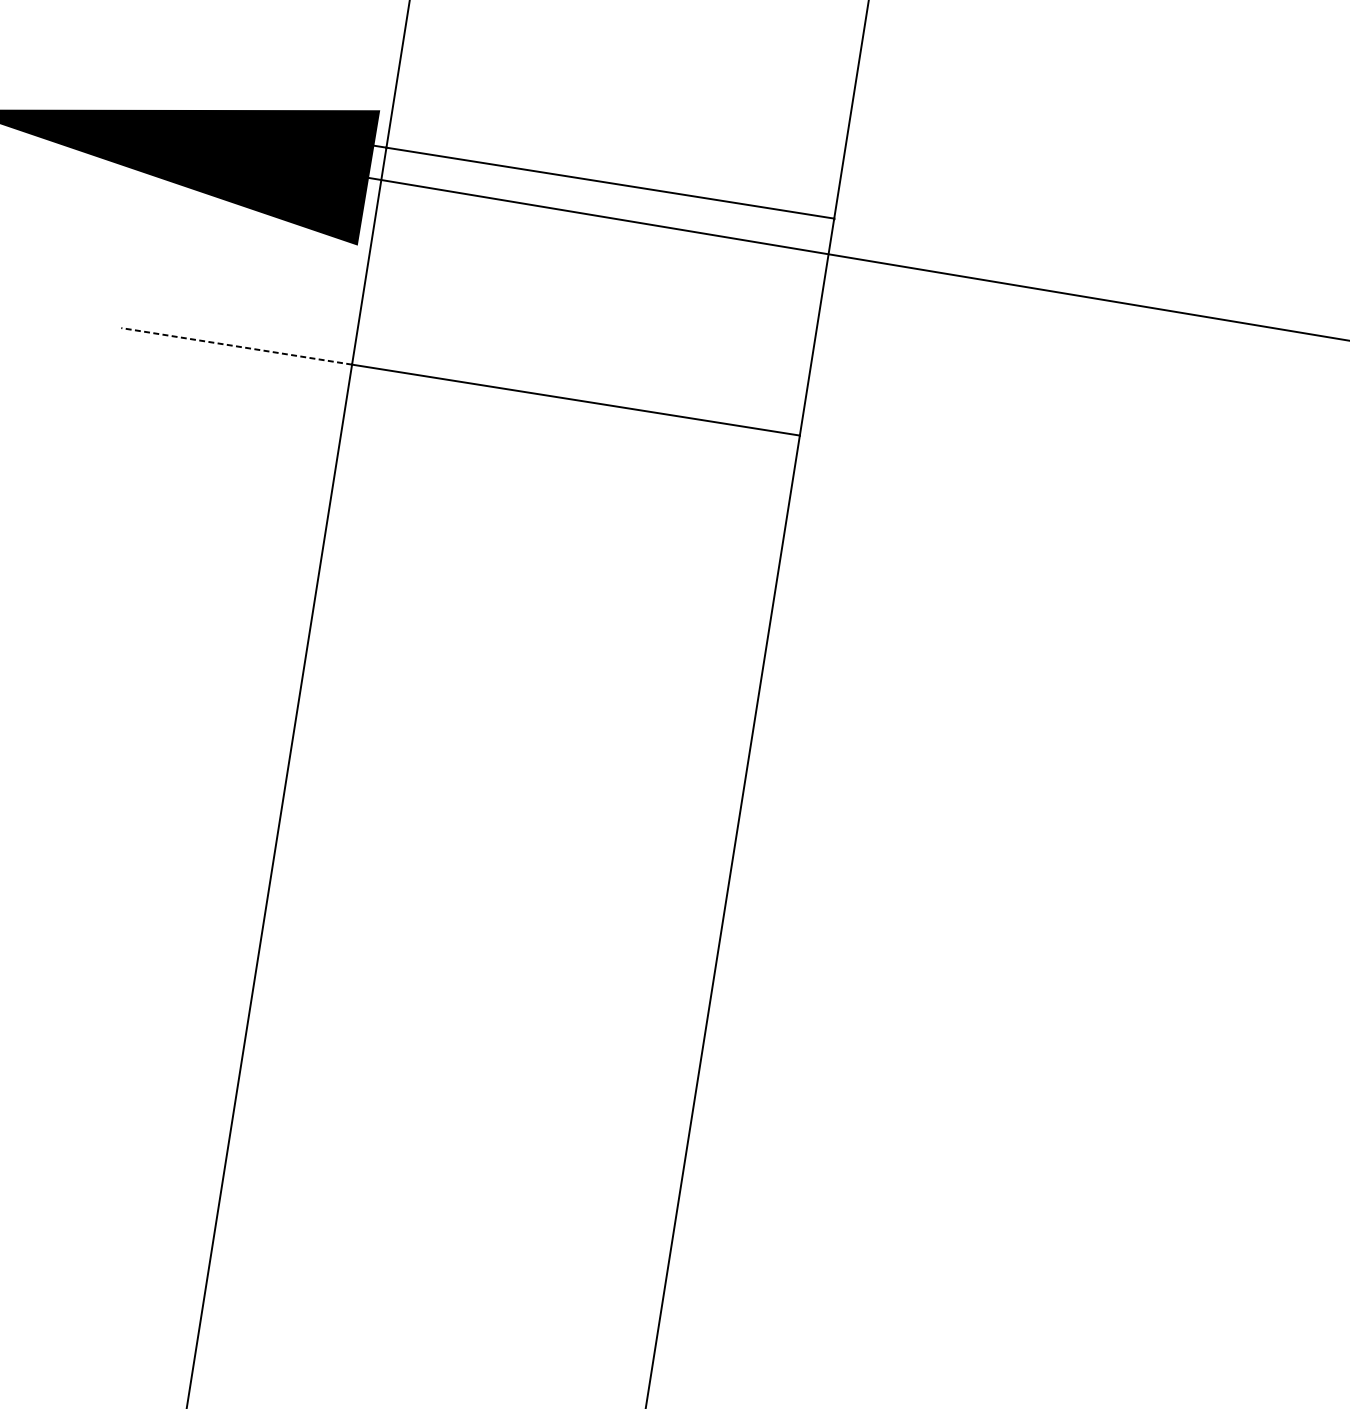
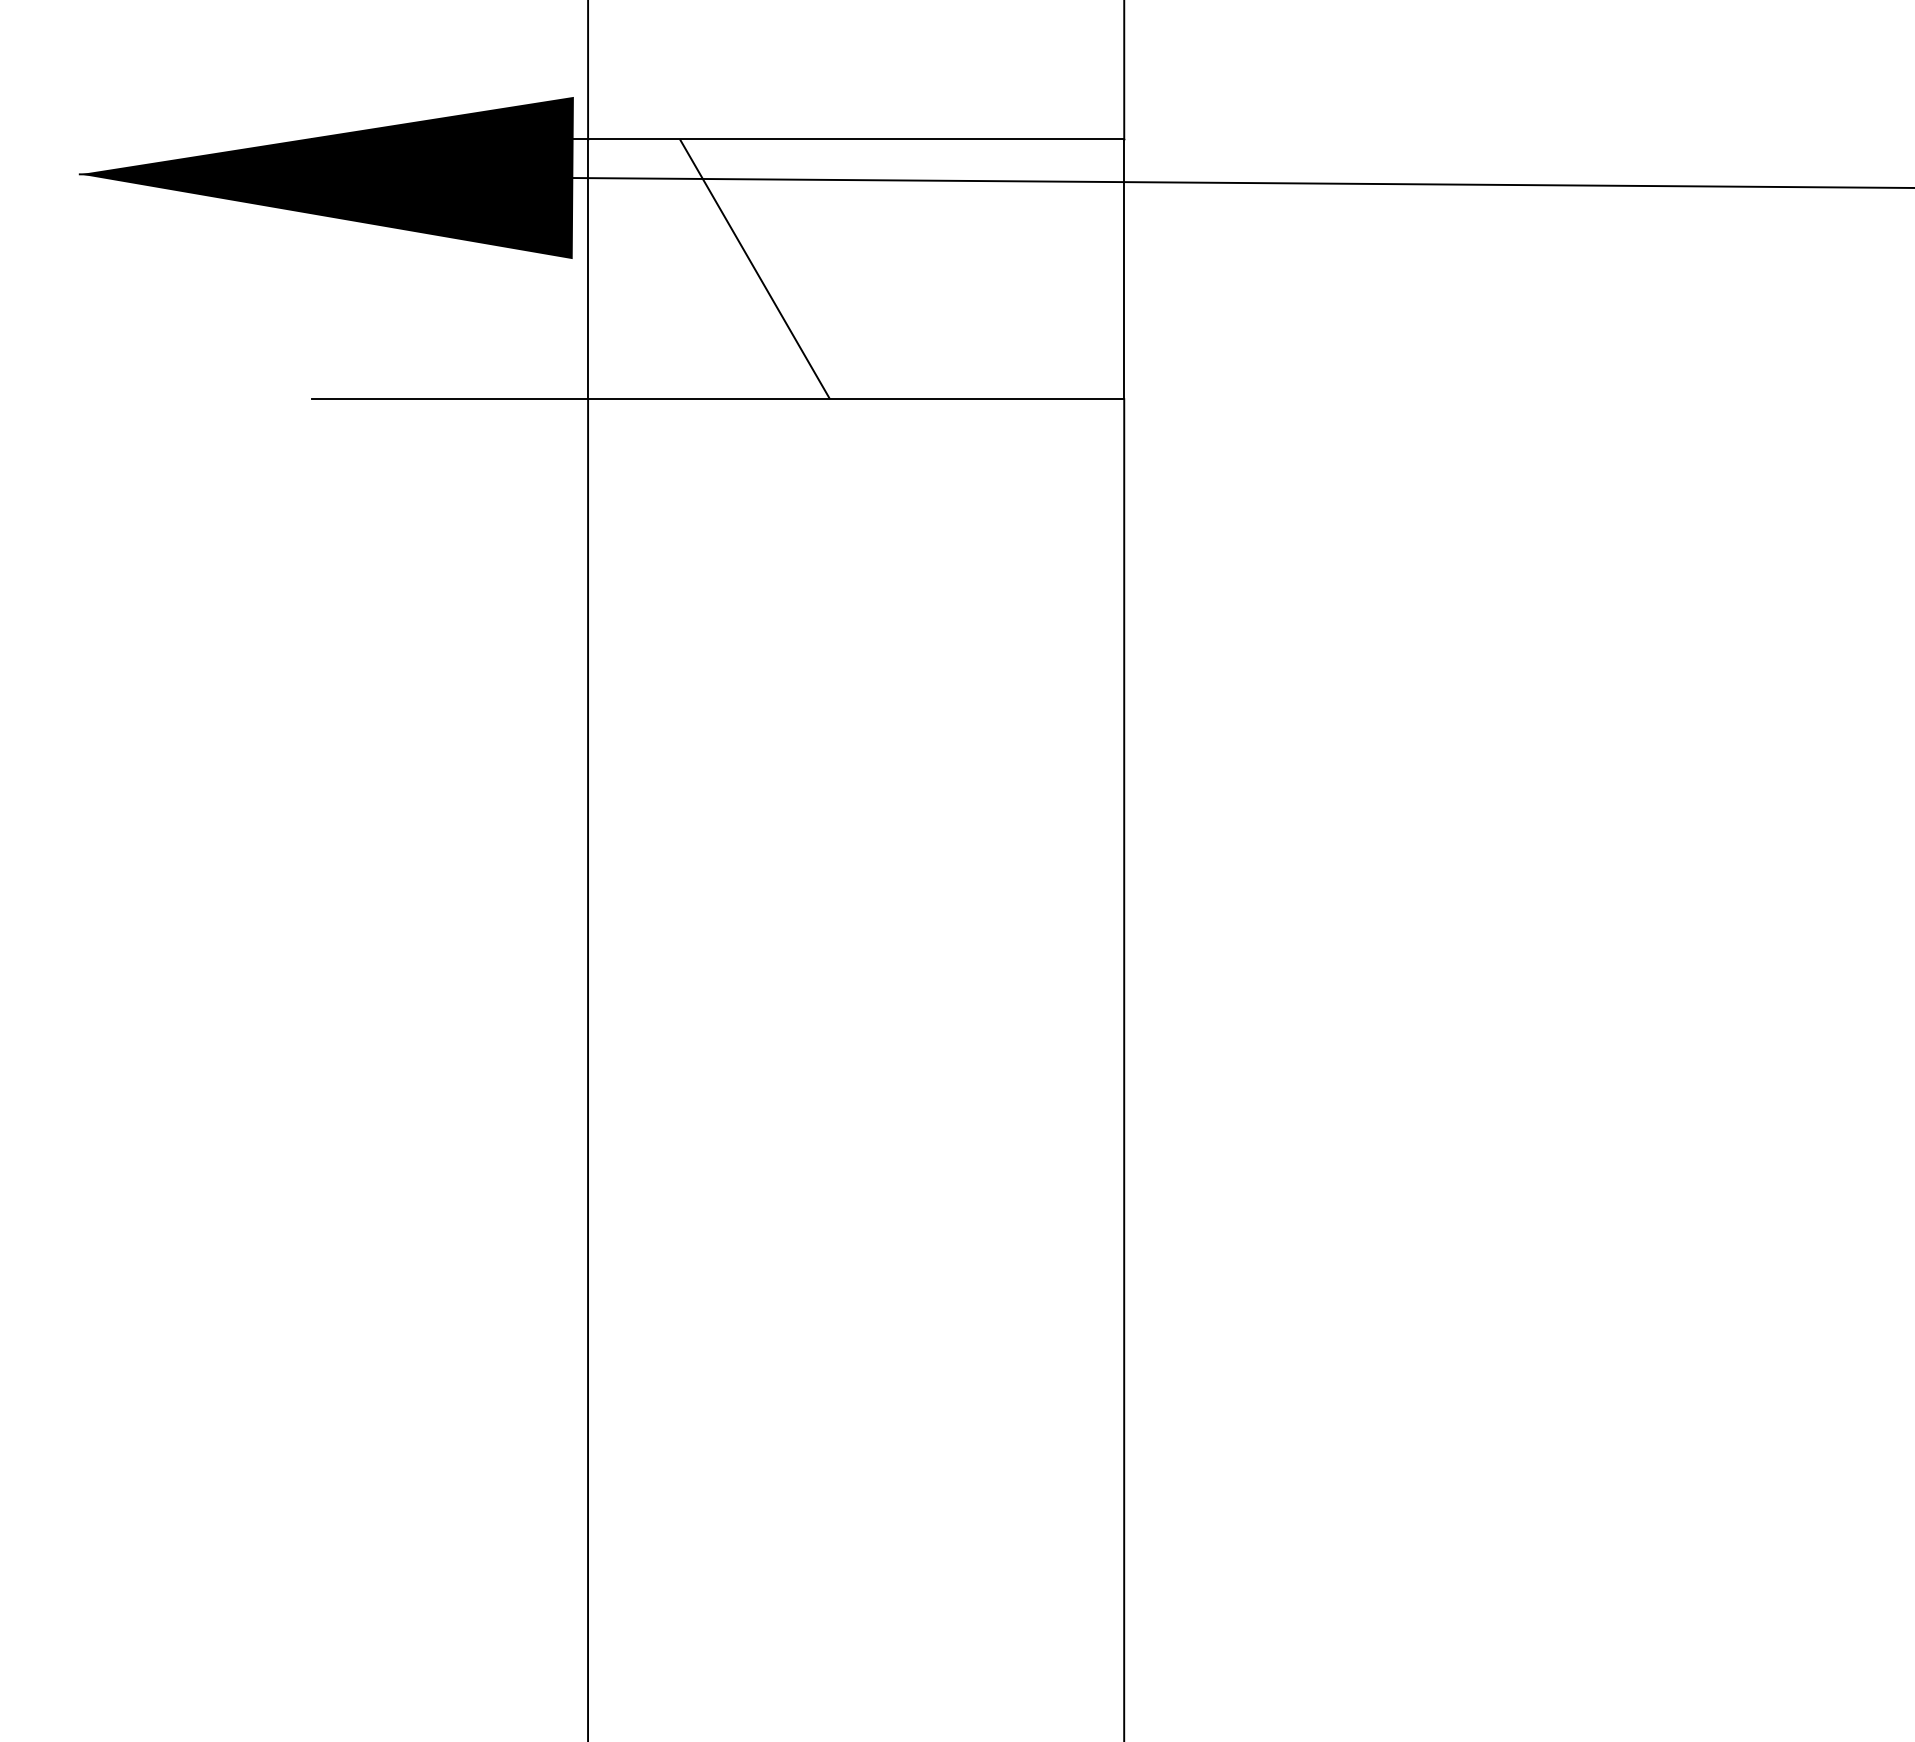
hatch: (509, 278) -> (755, 269), added
line: (236, 346) -> (449, 399), dashed -> solid

